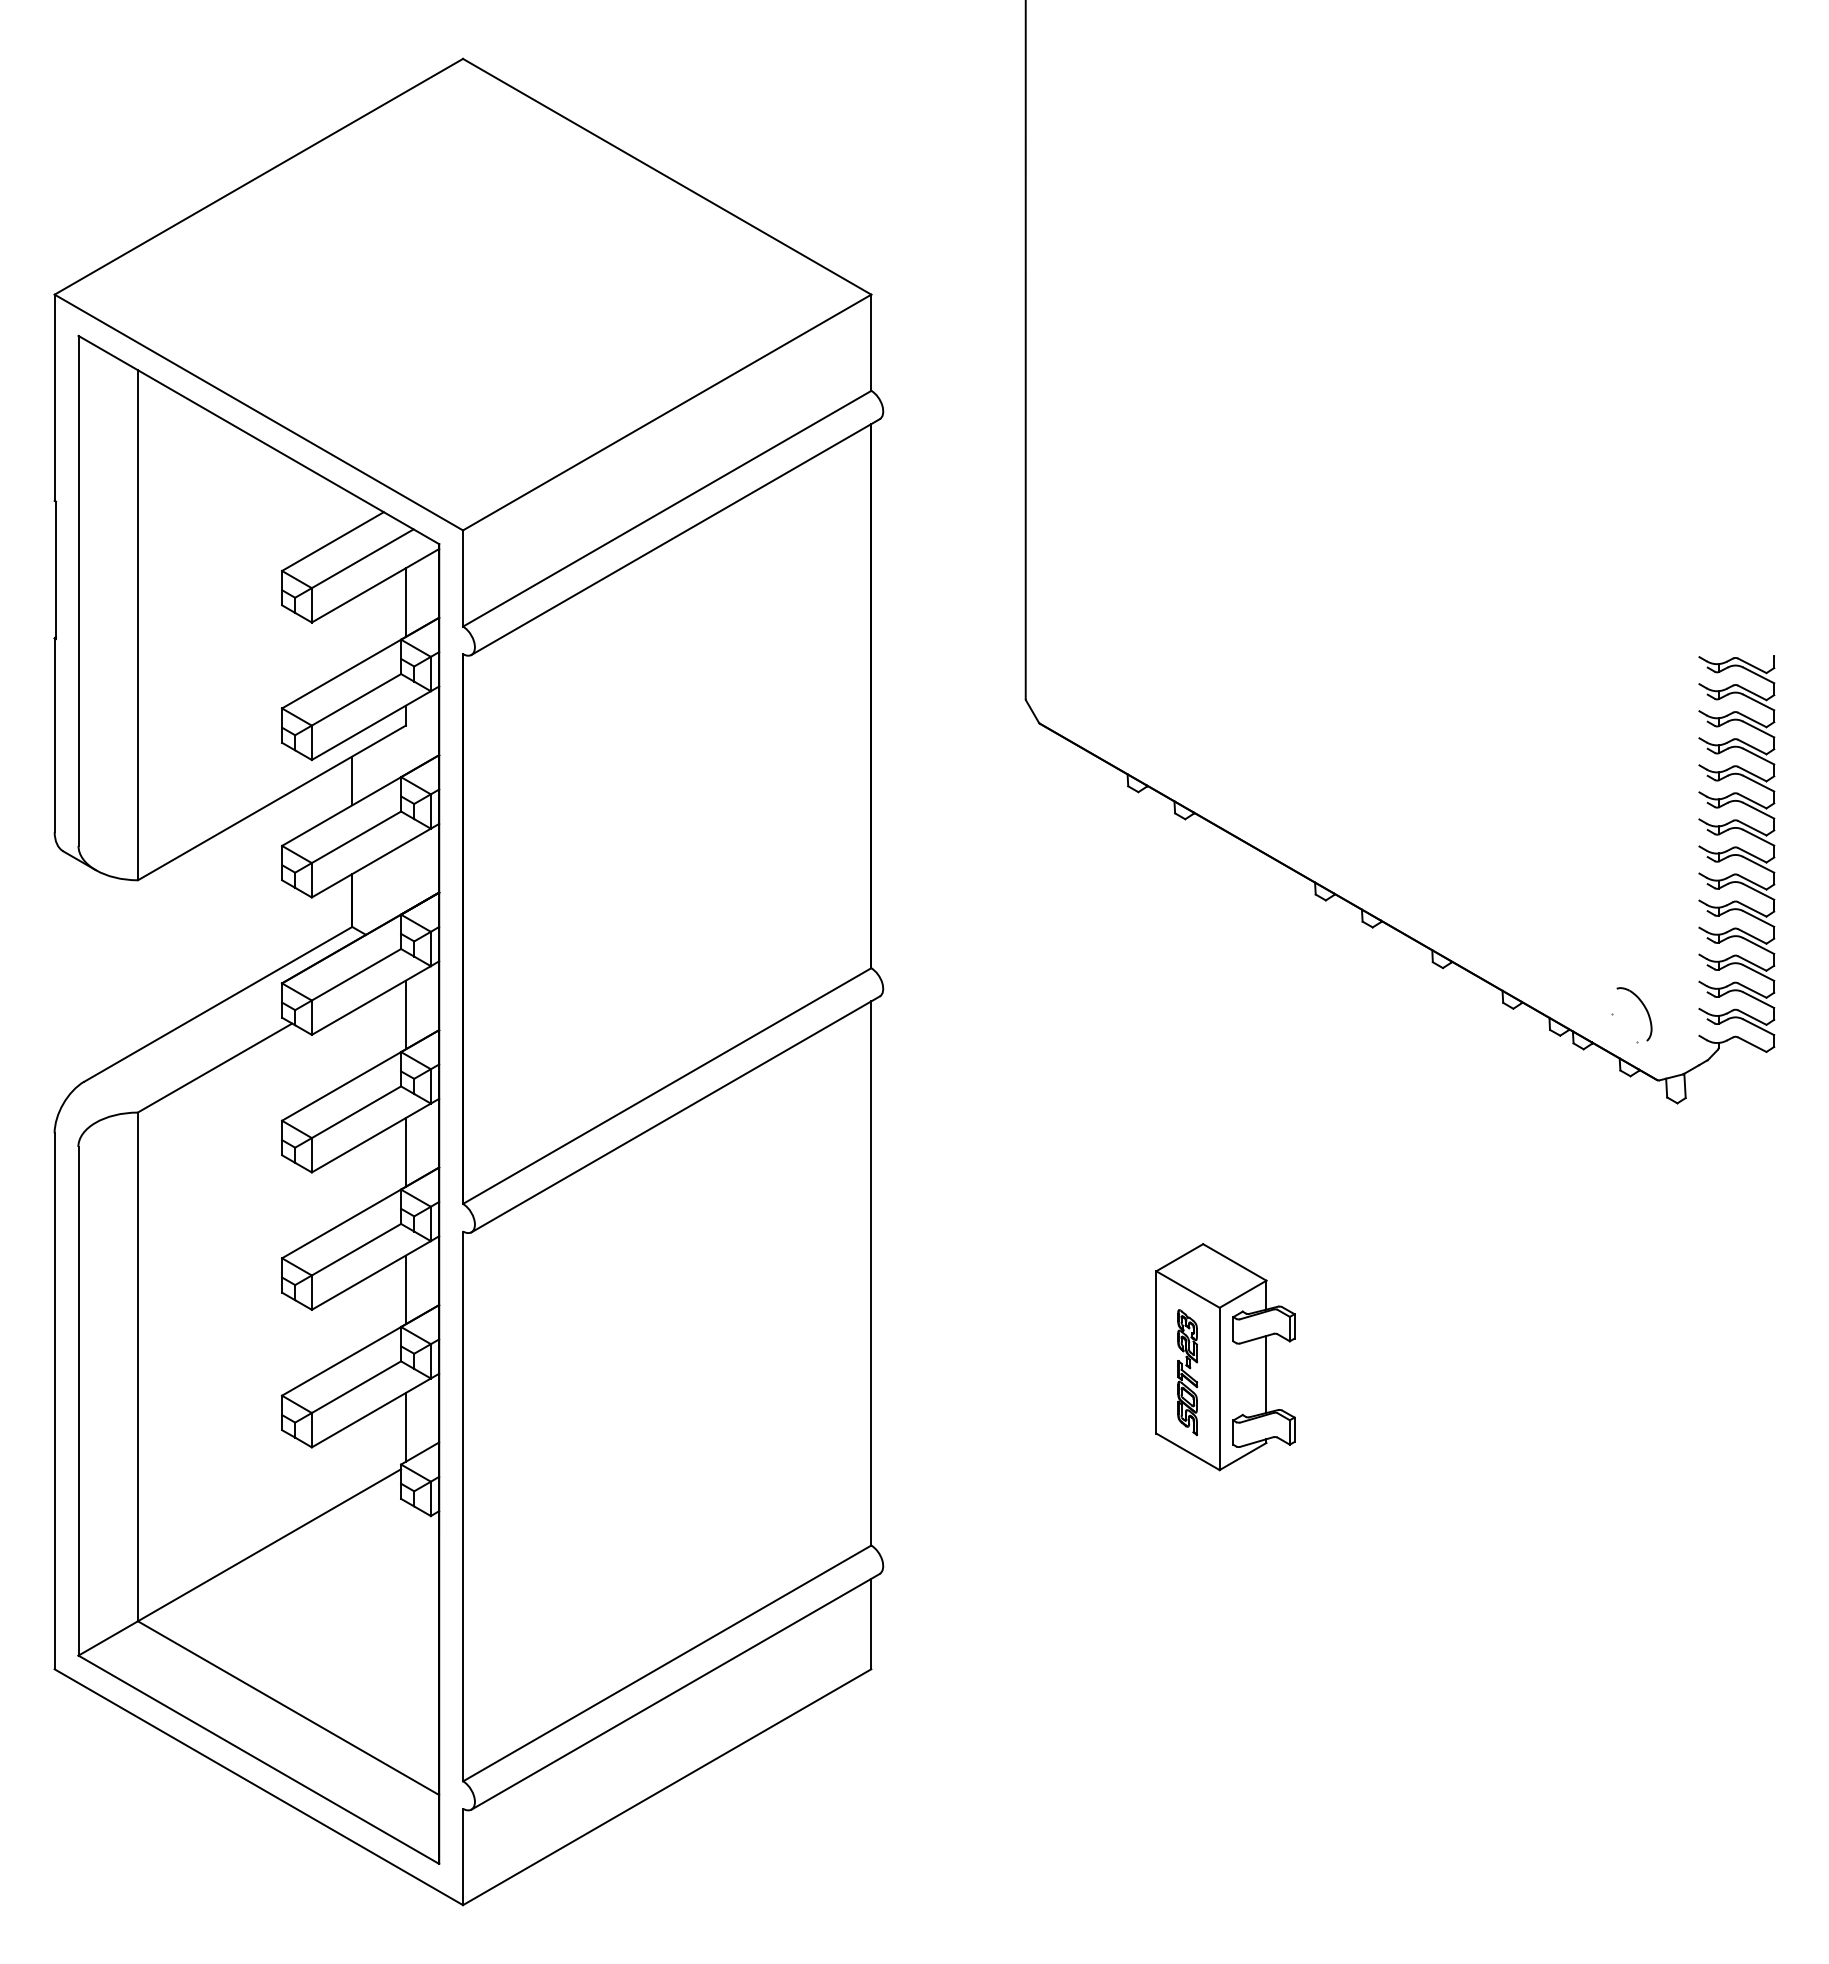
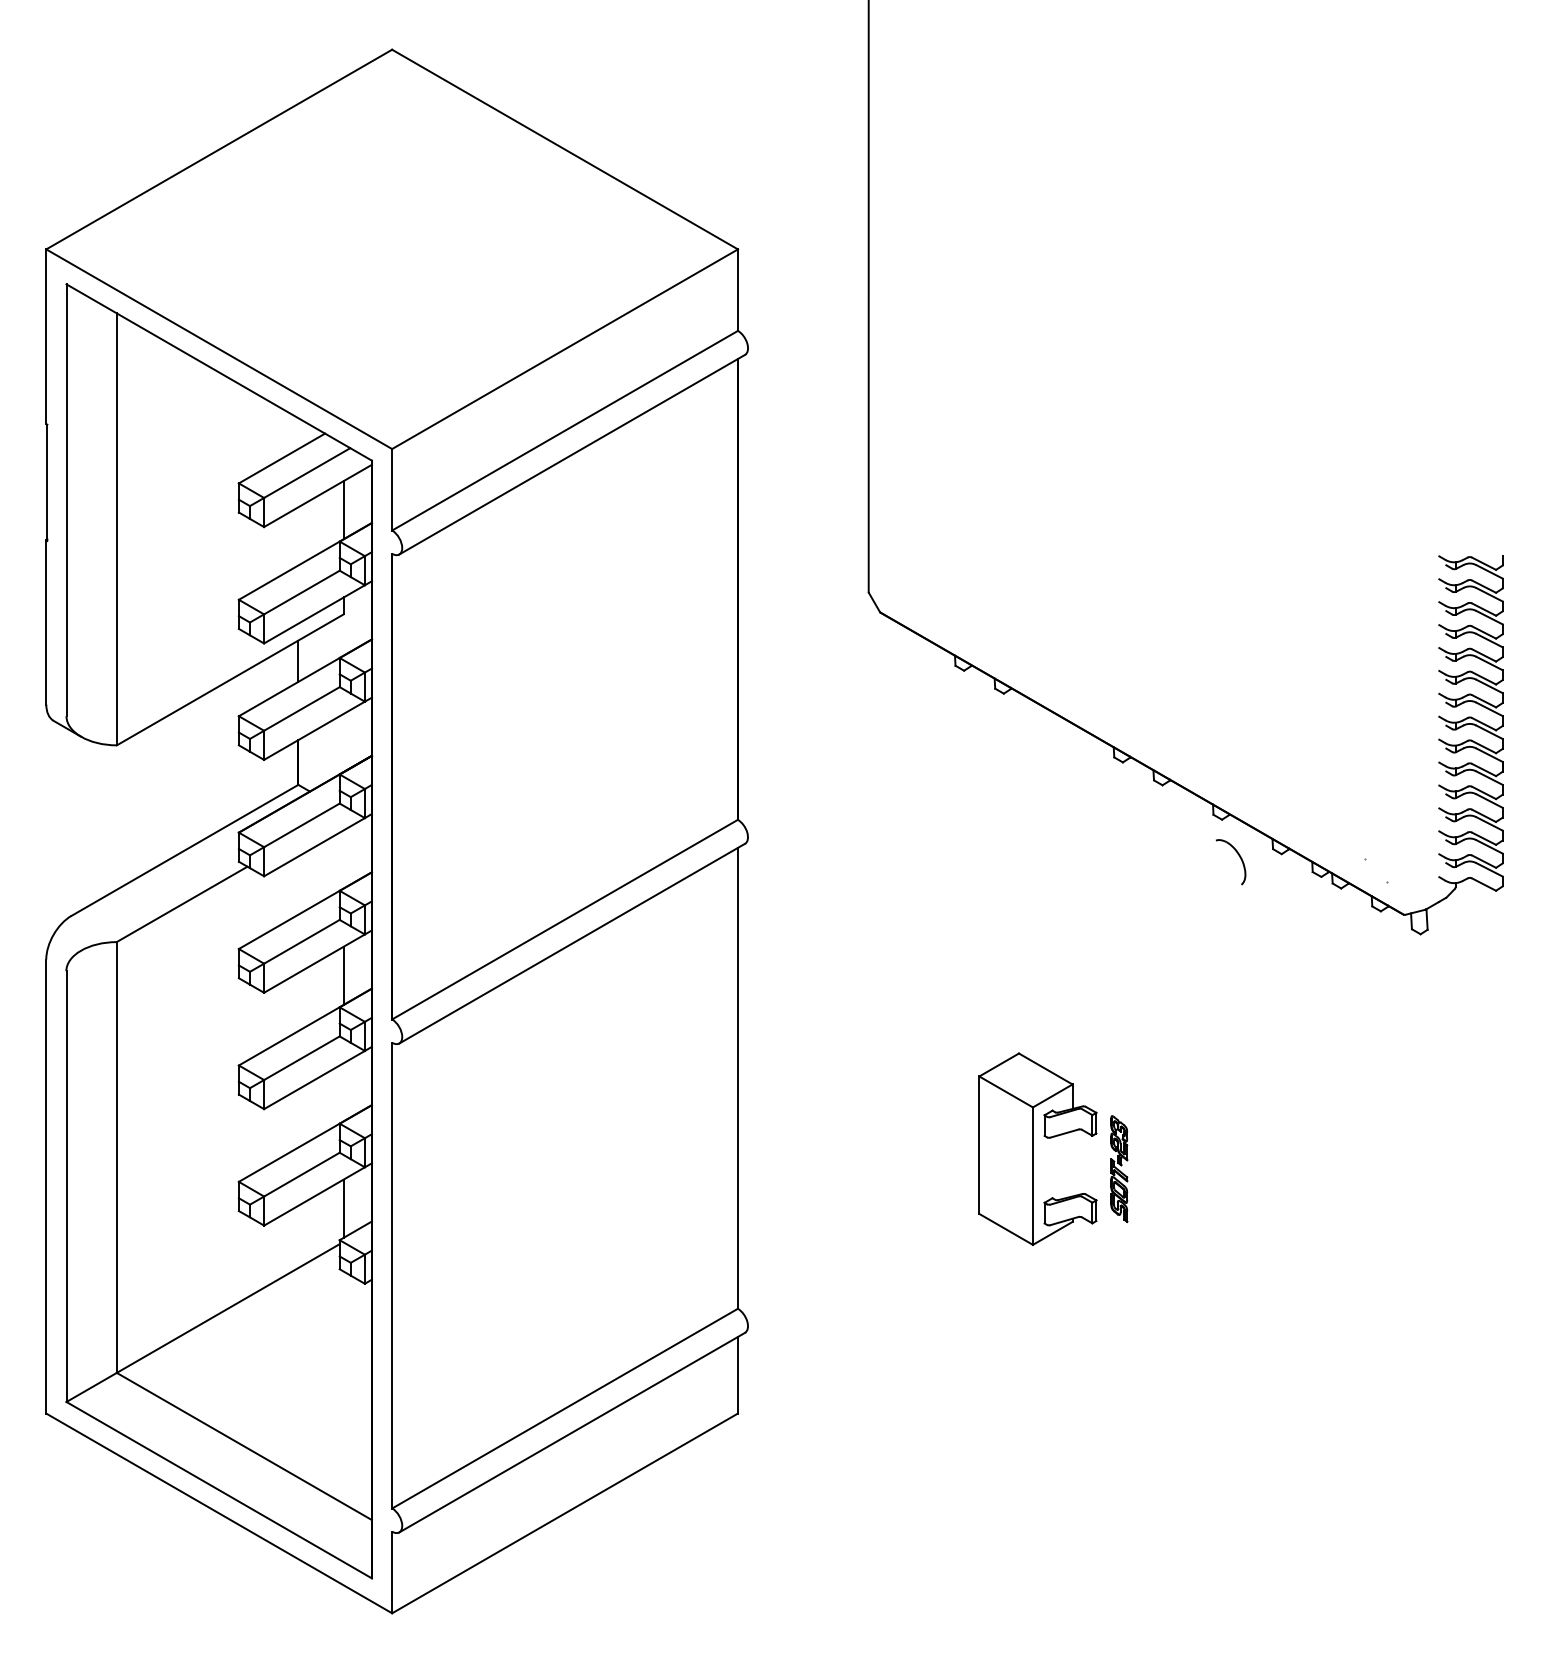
part: (1644, 1008) -> (1239, 857), moved
line: (405, 1014) -> (343, 859), removed
line: (405, 1289) -> (343, 1091), removed
part: (1187, 1372) -> (1119, 1168), moved
line: (1266, 1374) -> (1072, 1163), removed

